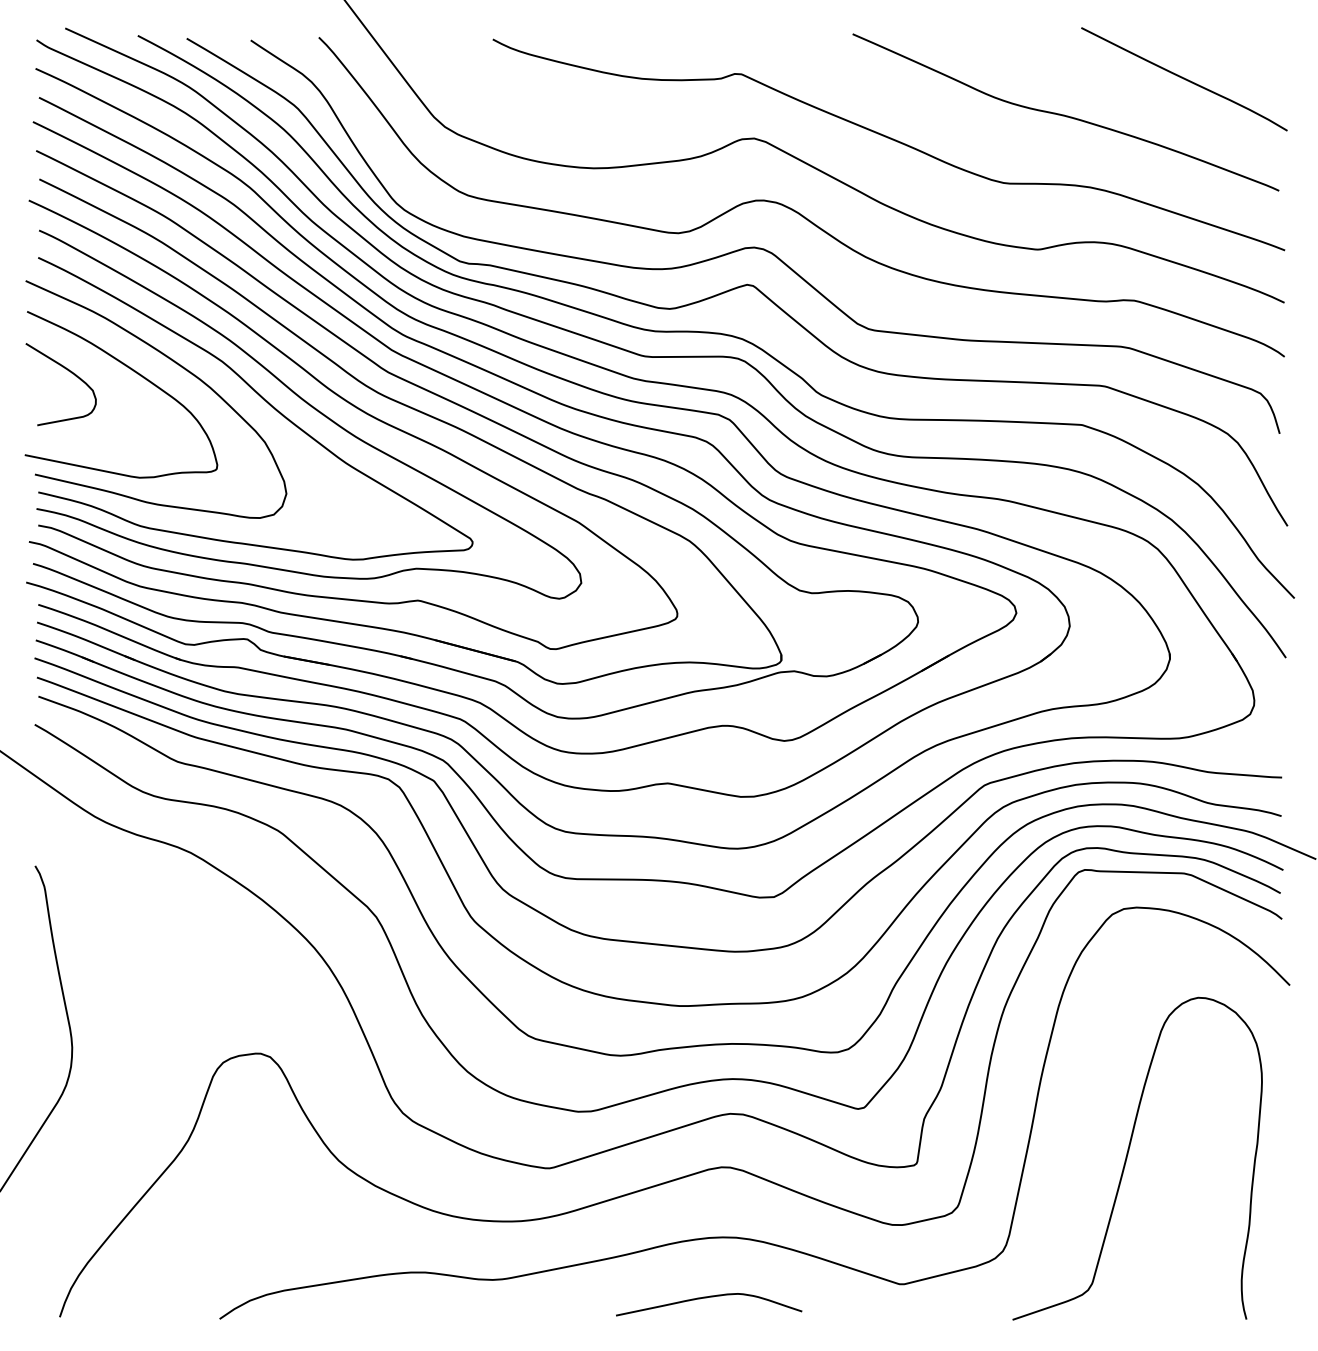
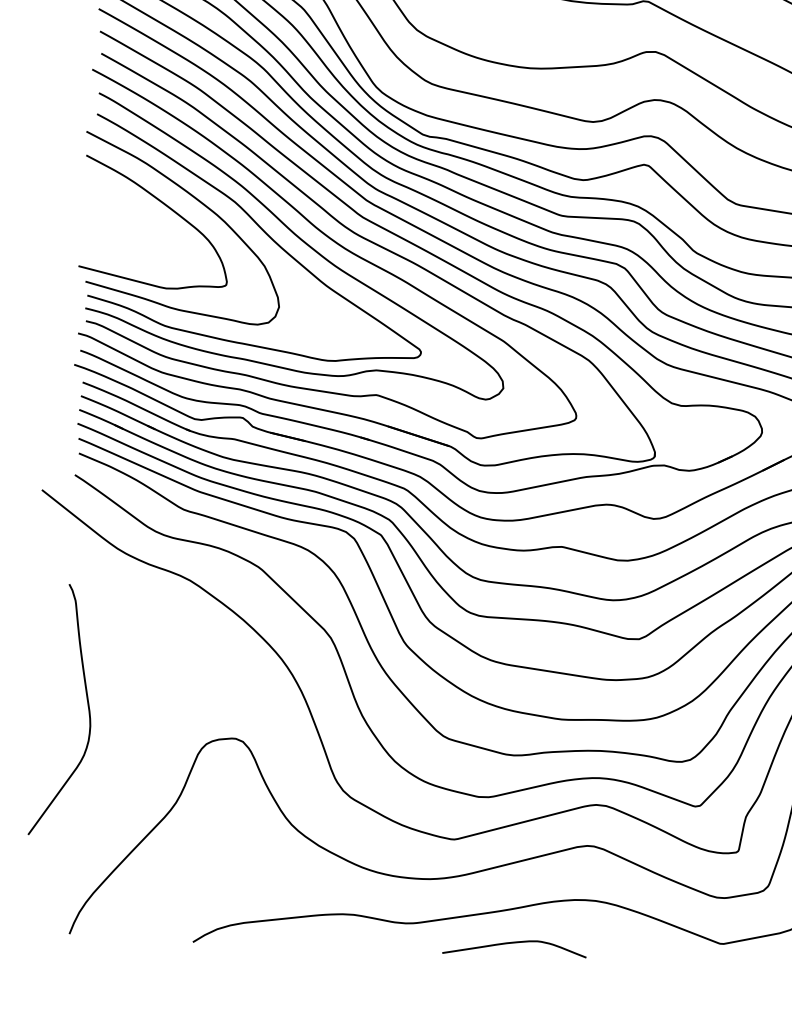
curve: (68, 371) -> (115, 203), removed
curve: (706, 1298) -> (512, 943), moved

